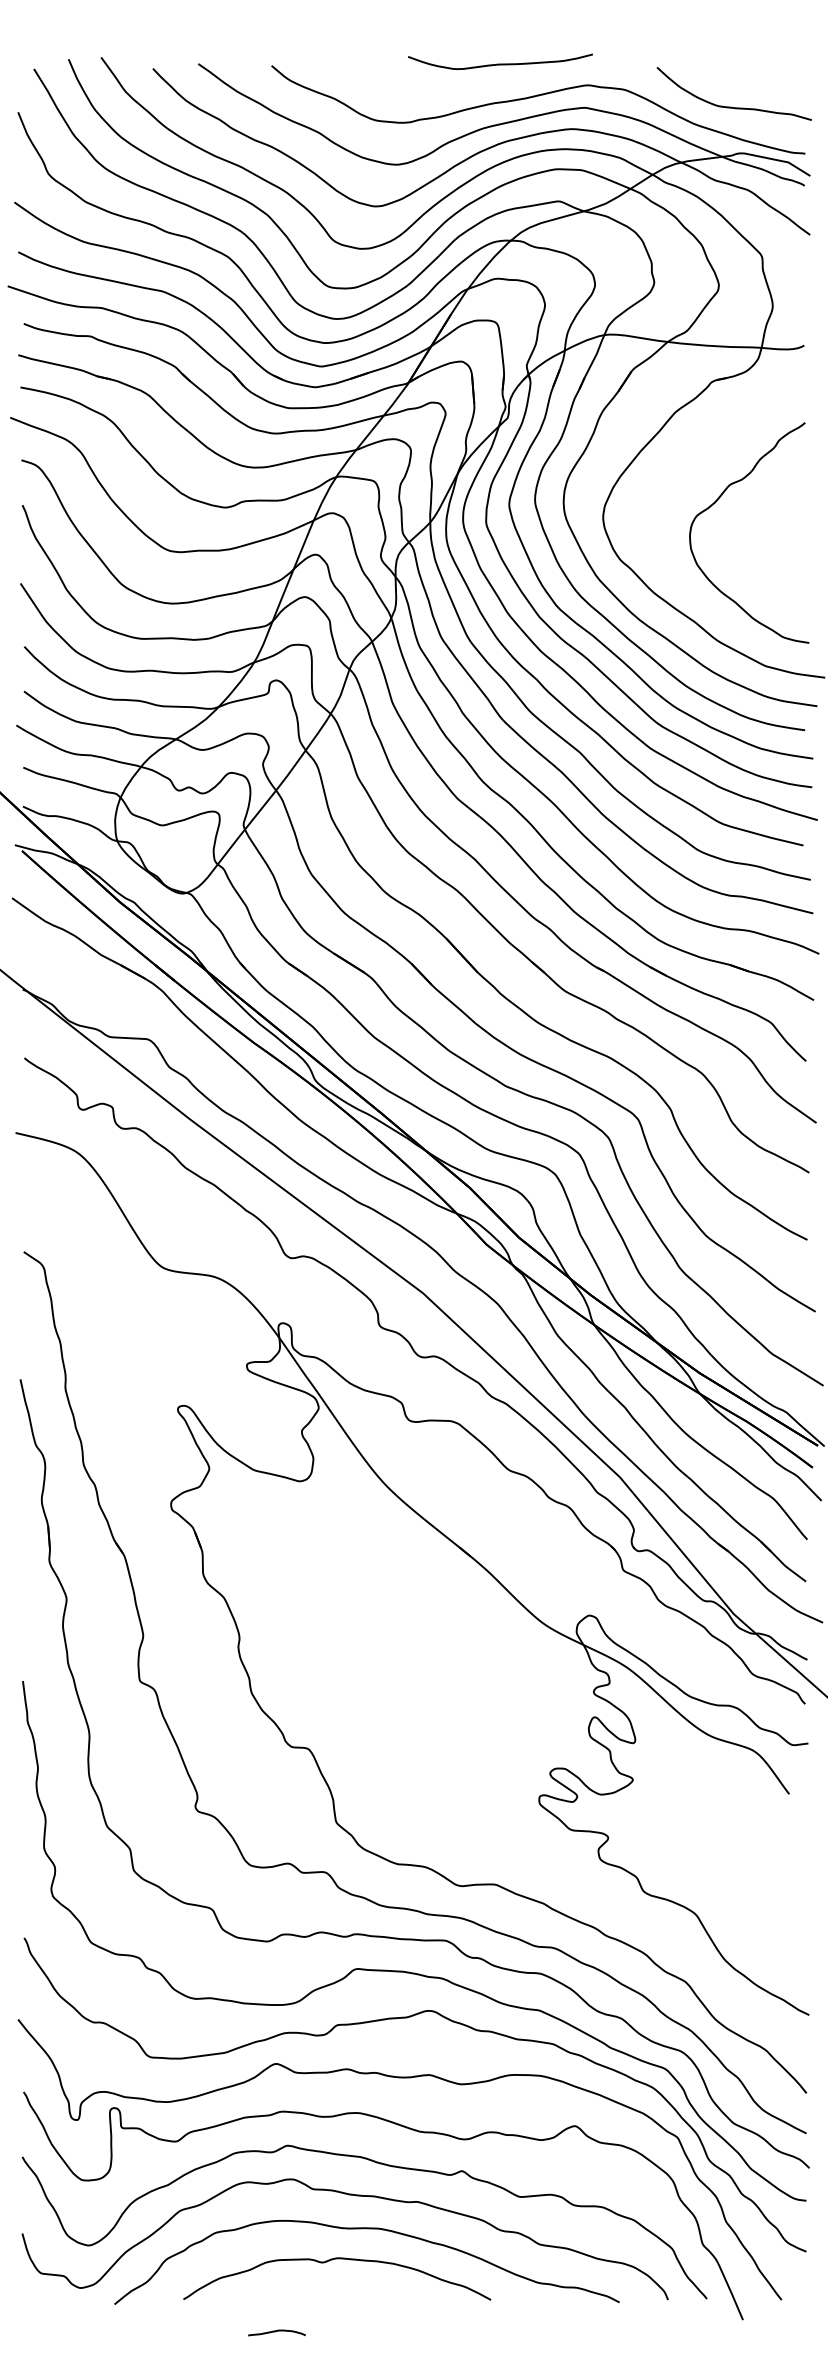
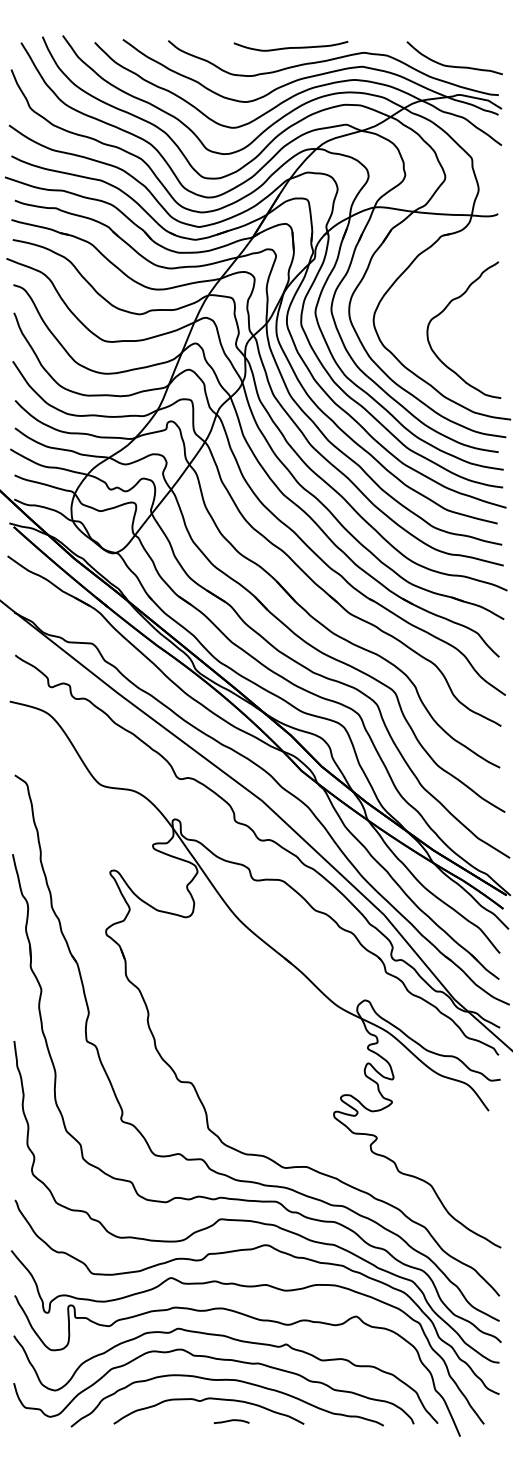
curve: (499, 63) -> (290, 47), moved
curve: (276, 2332) -> (231, 1421), moved

